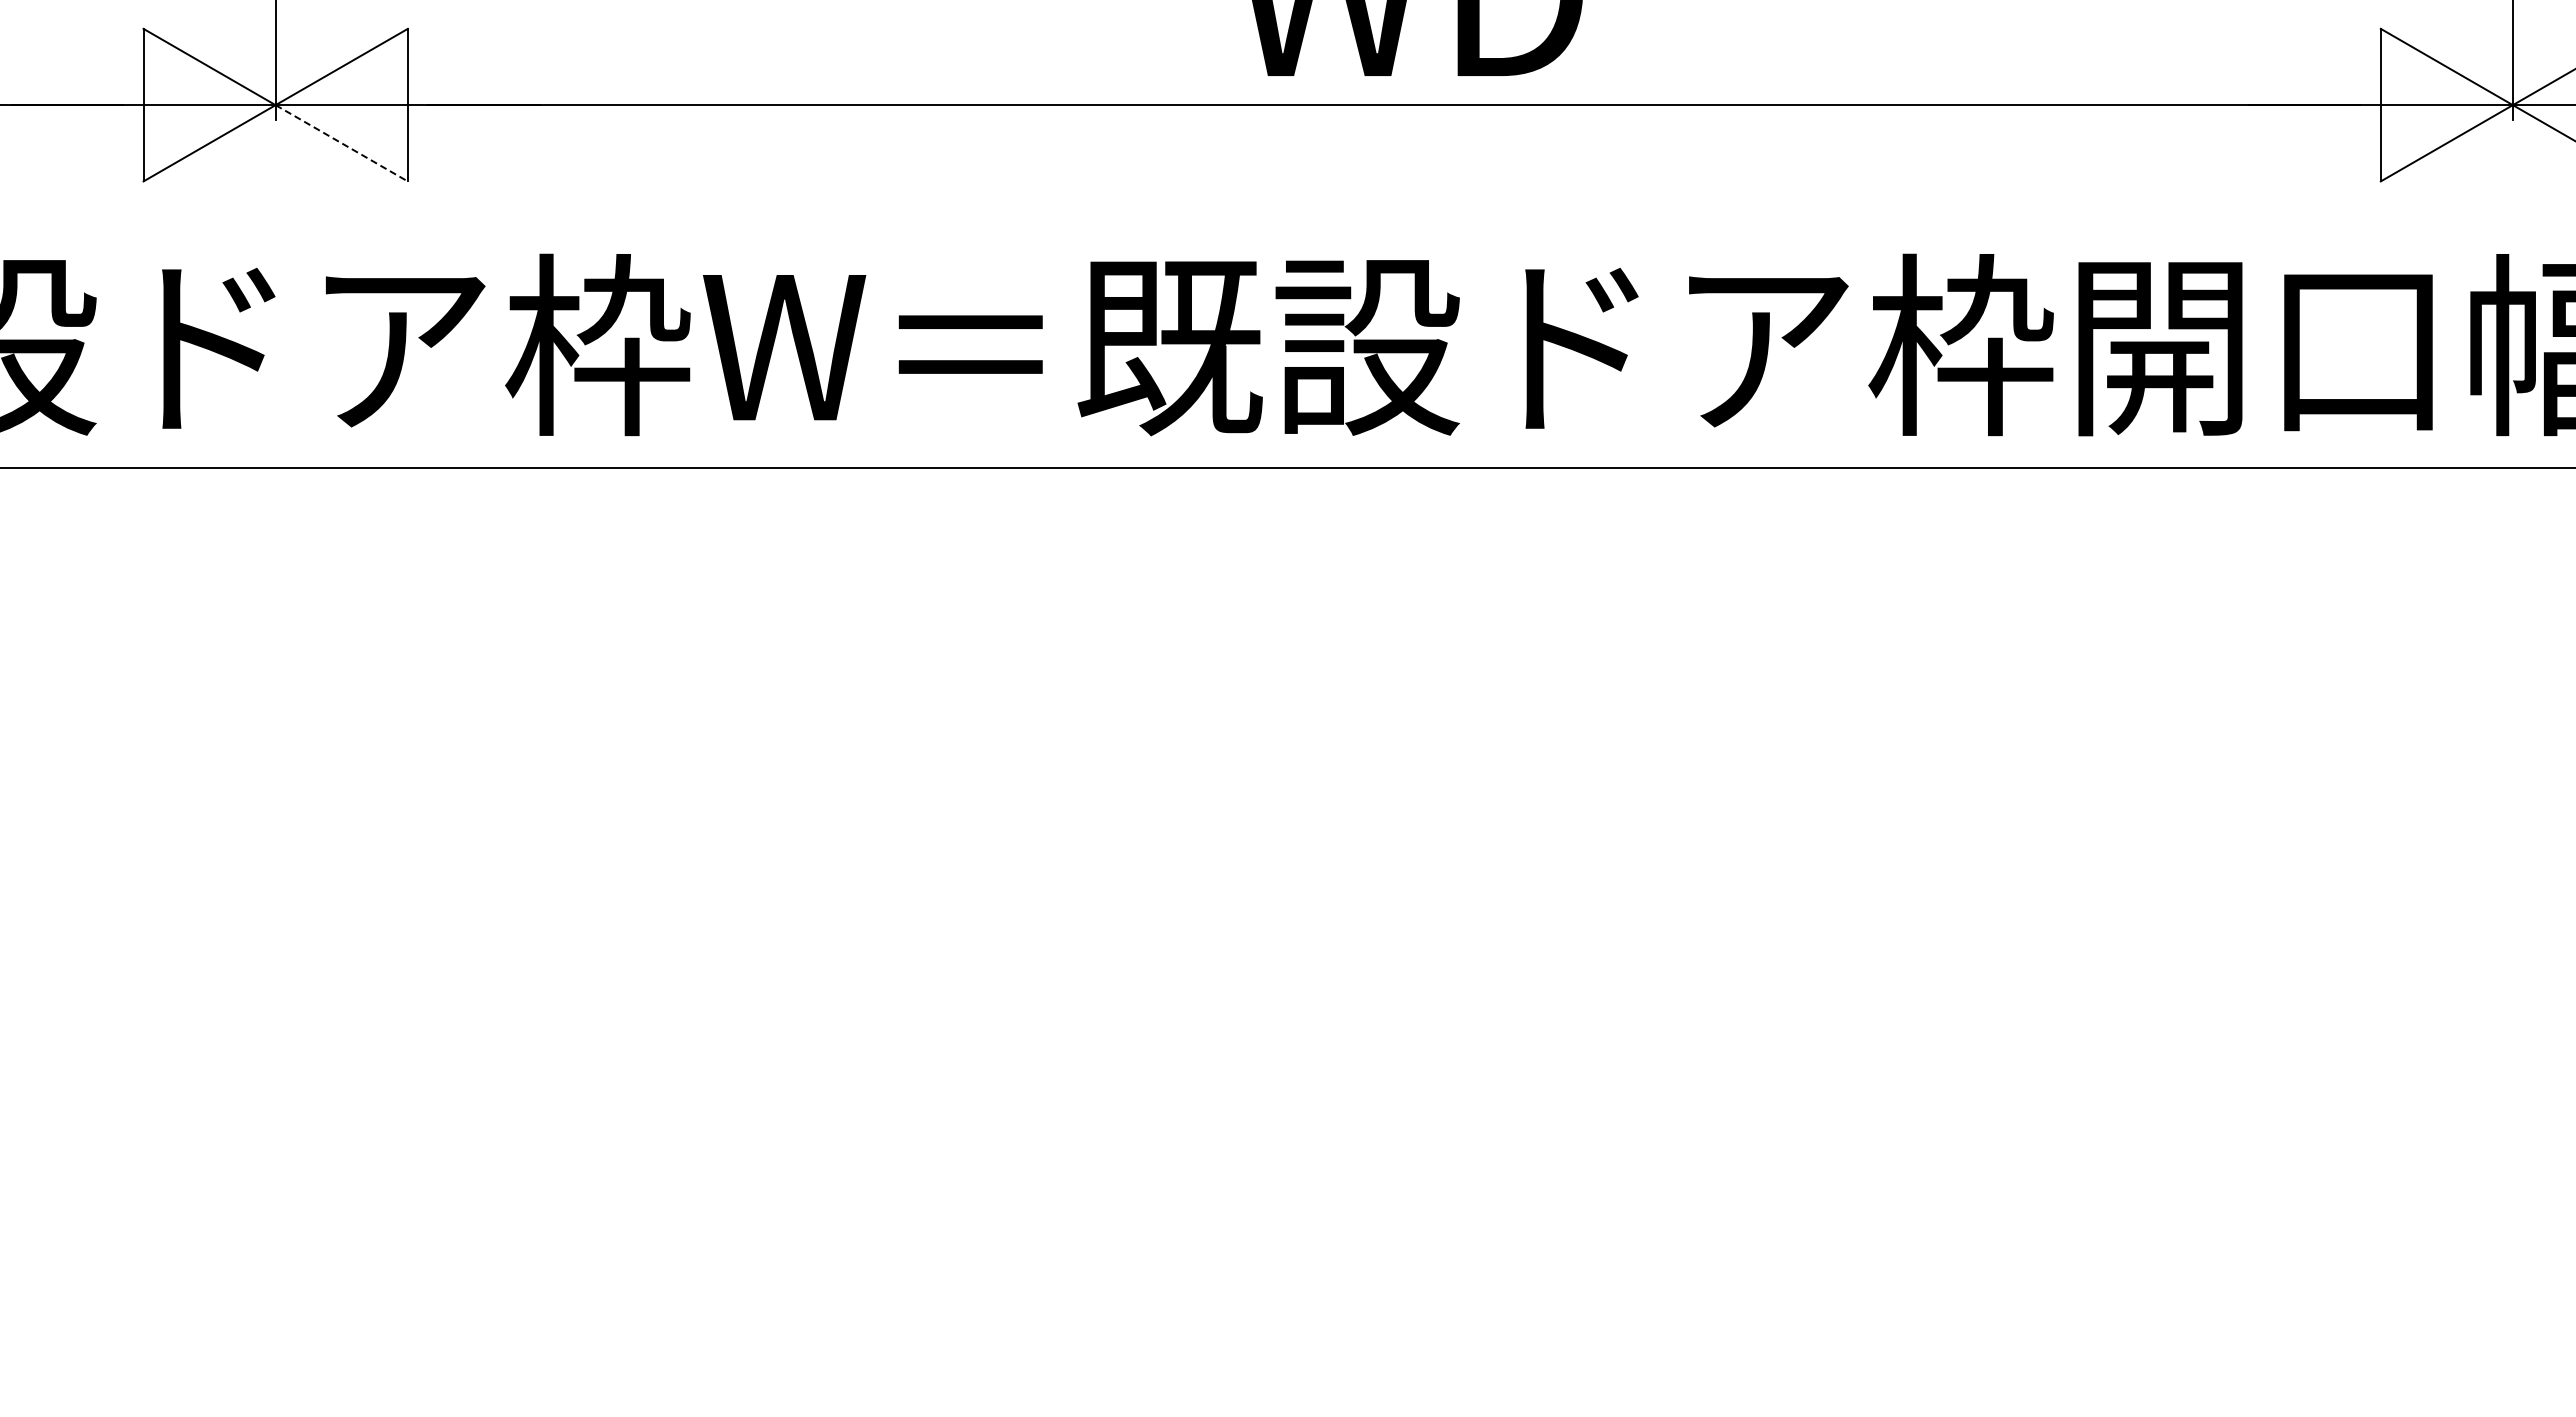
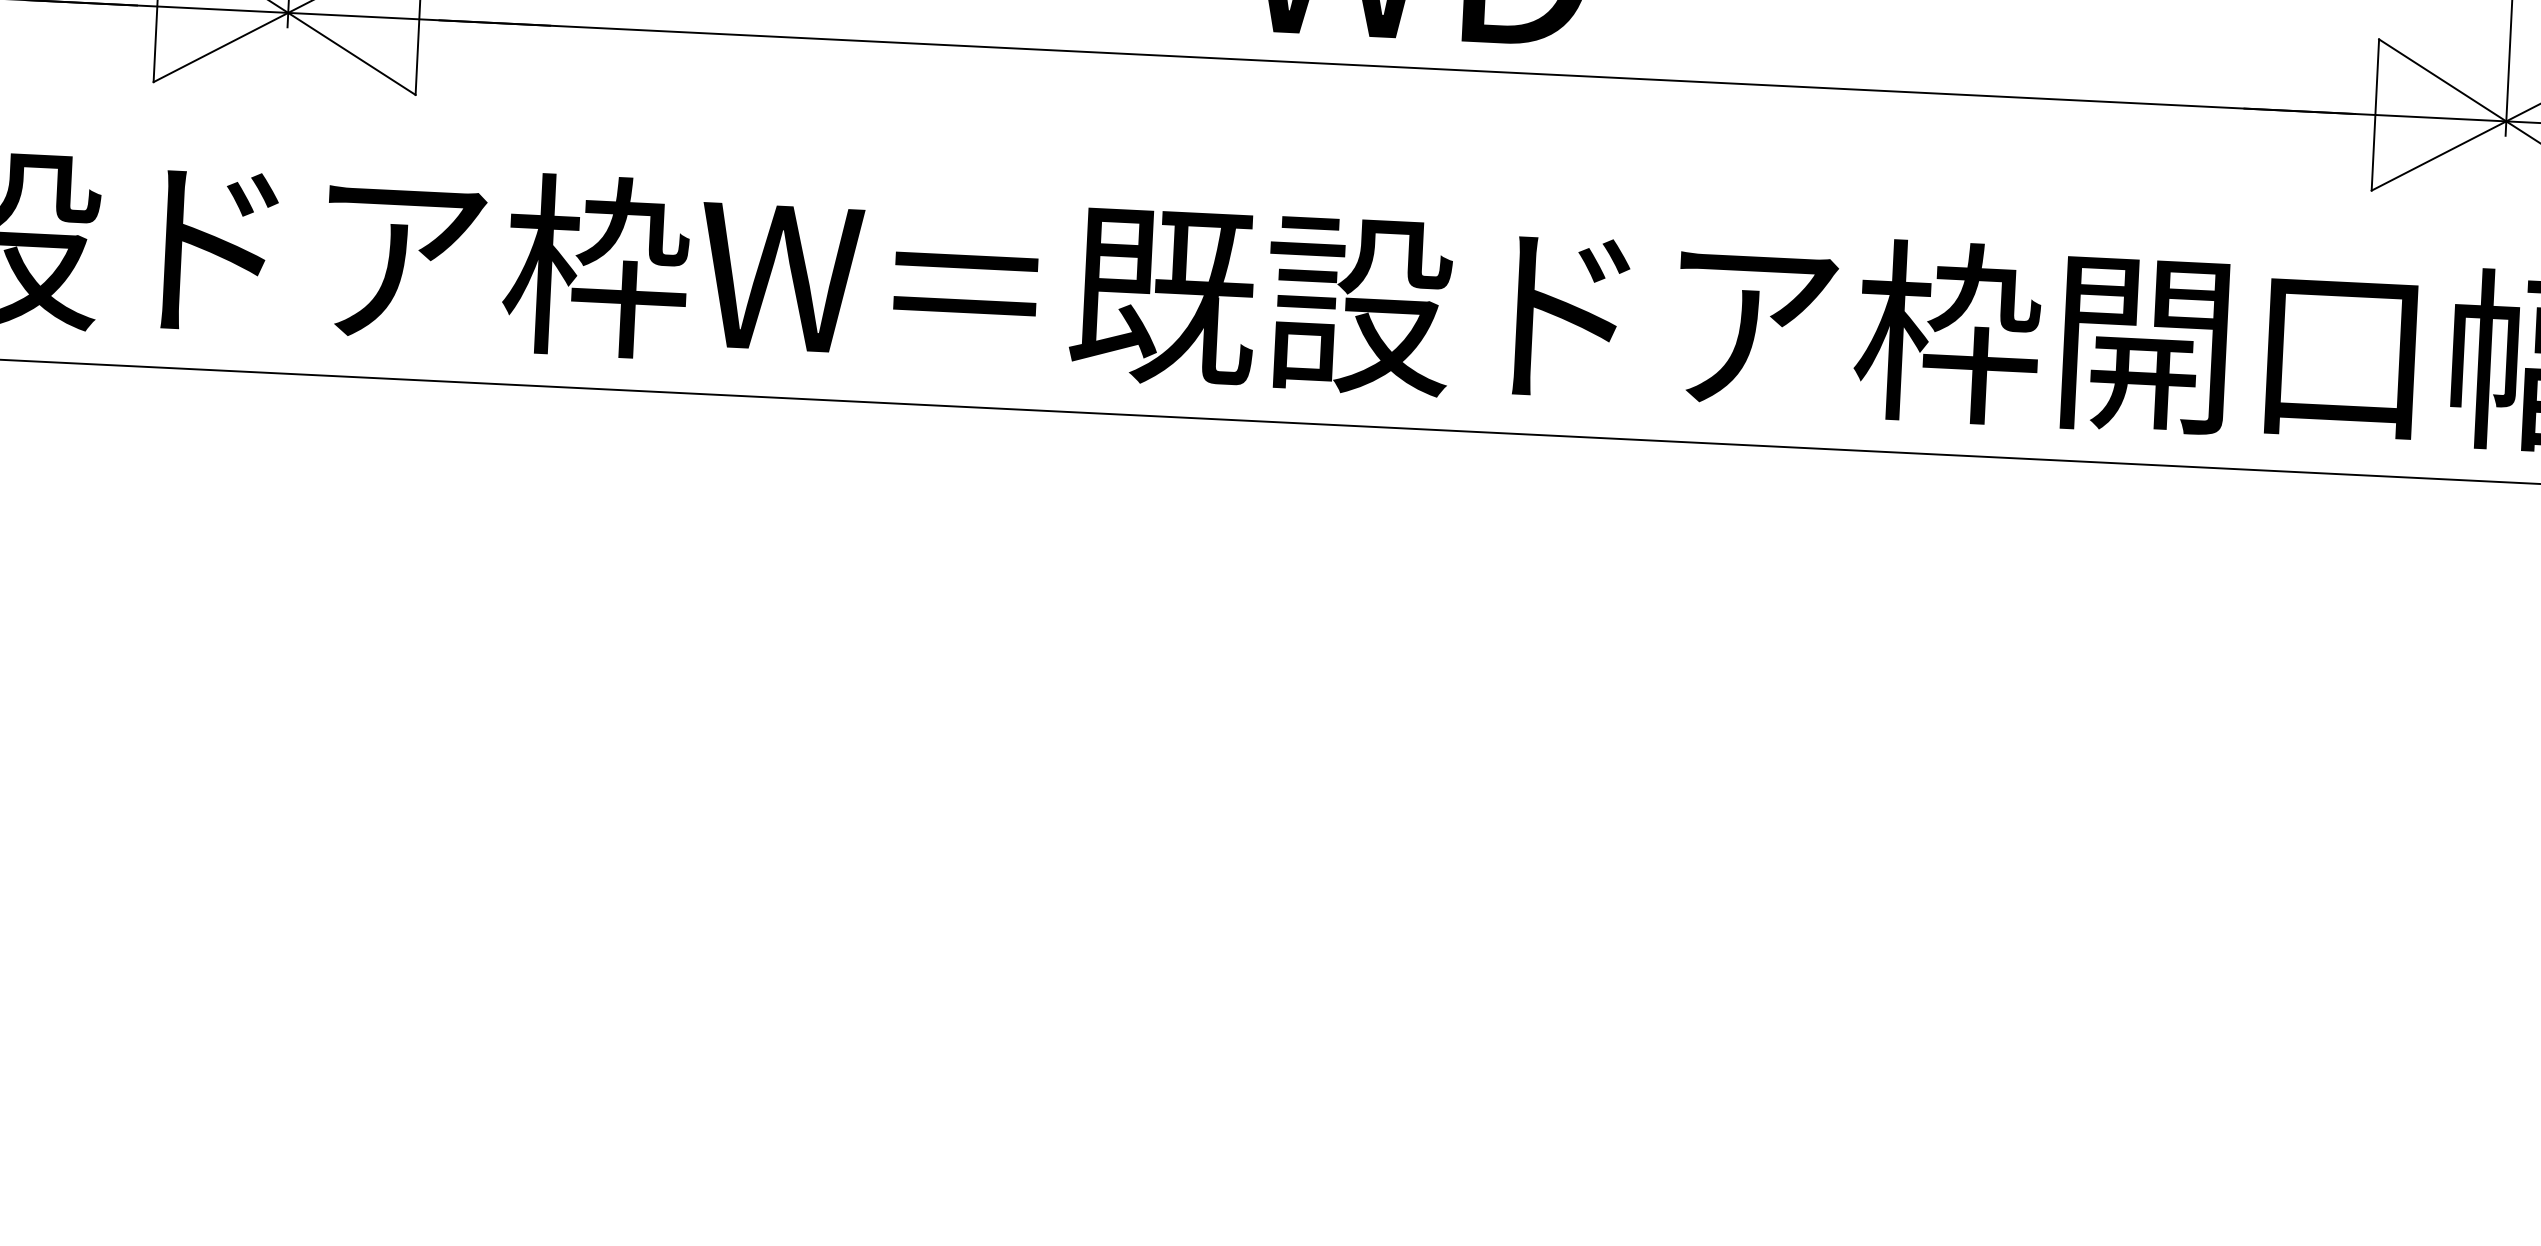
line: (342, 143) -> (352, 54), dashed -> solid

